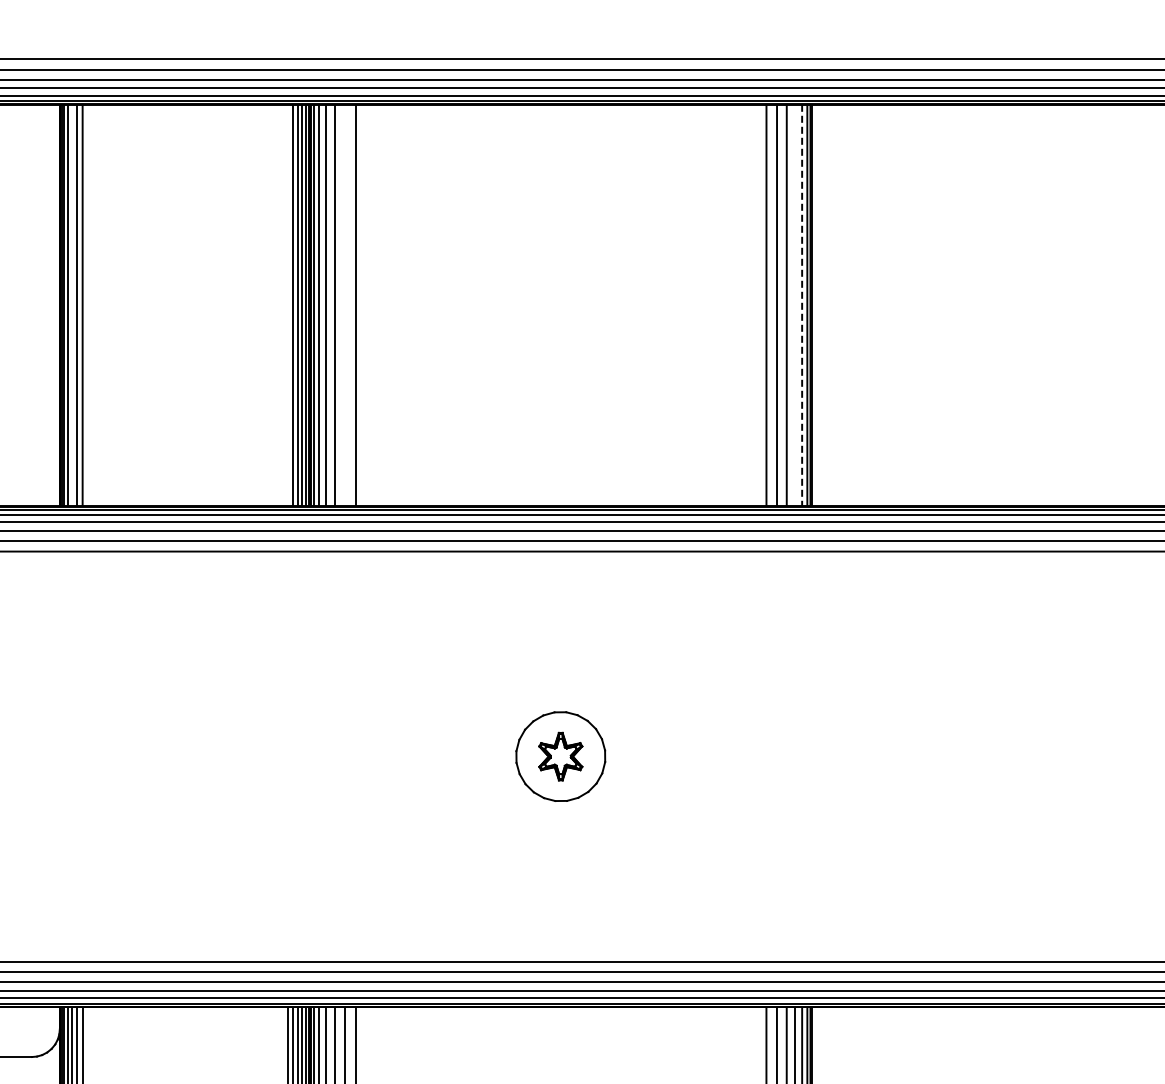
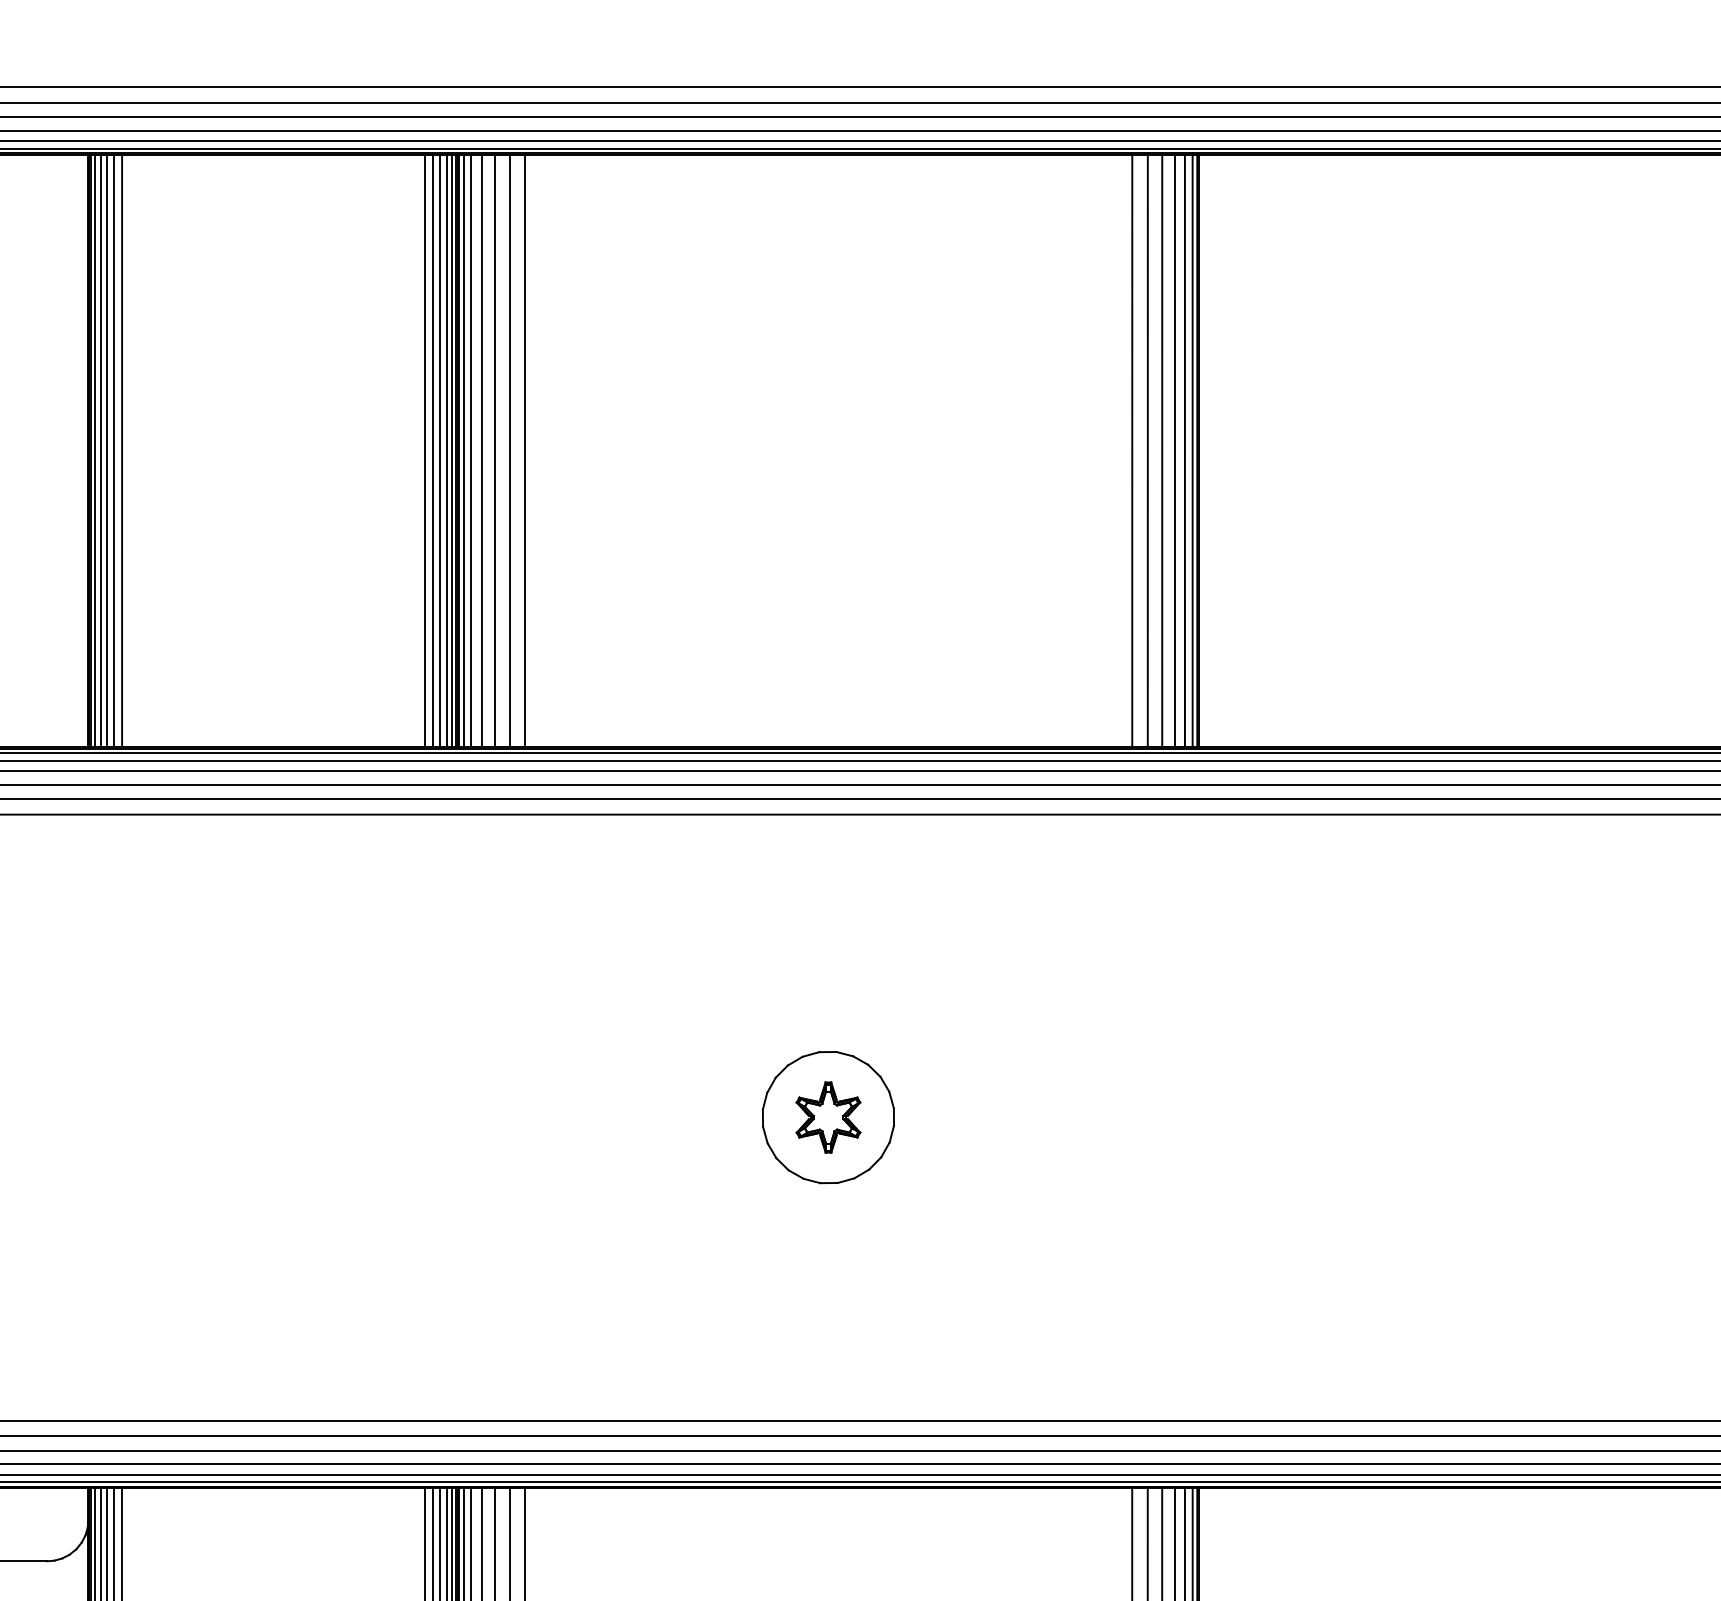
line: (72, 304) -> (107, 449), added
line: (287, 304) -> (424, 449), added
line: (345, 304) -> (510, 449), added
line: (795, 304) -> (1175, 449), added
line: (802, 305) -> (1185, 451), dashed -> solid

